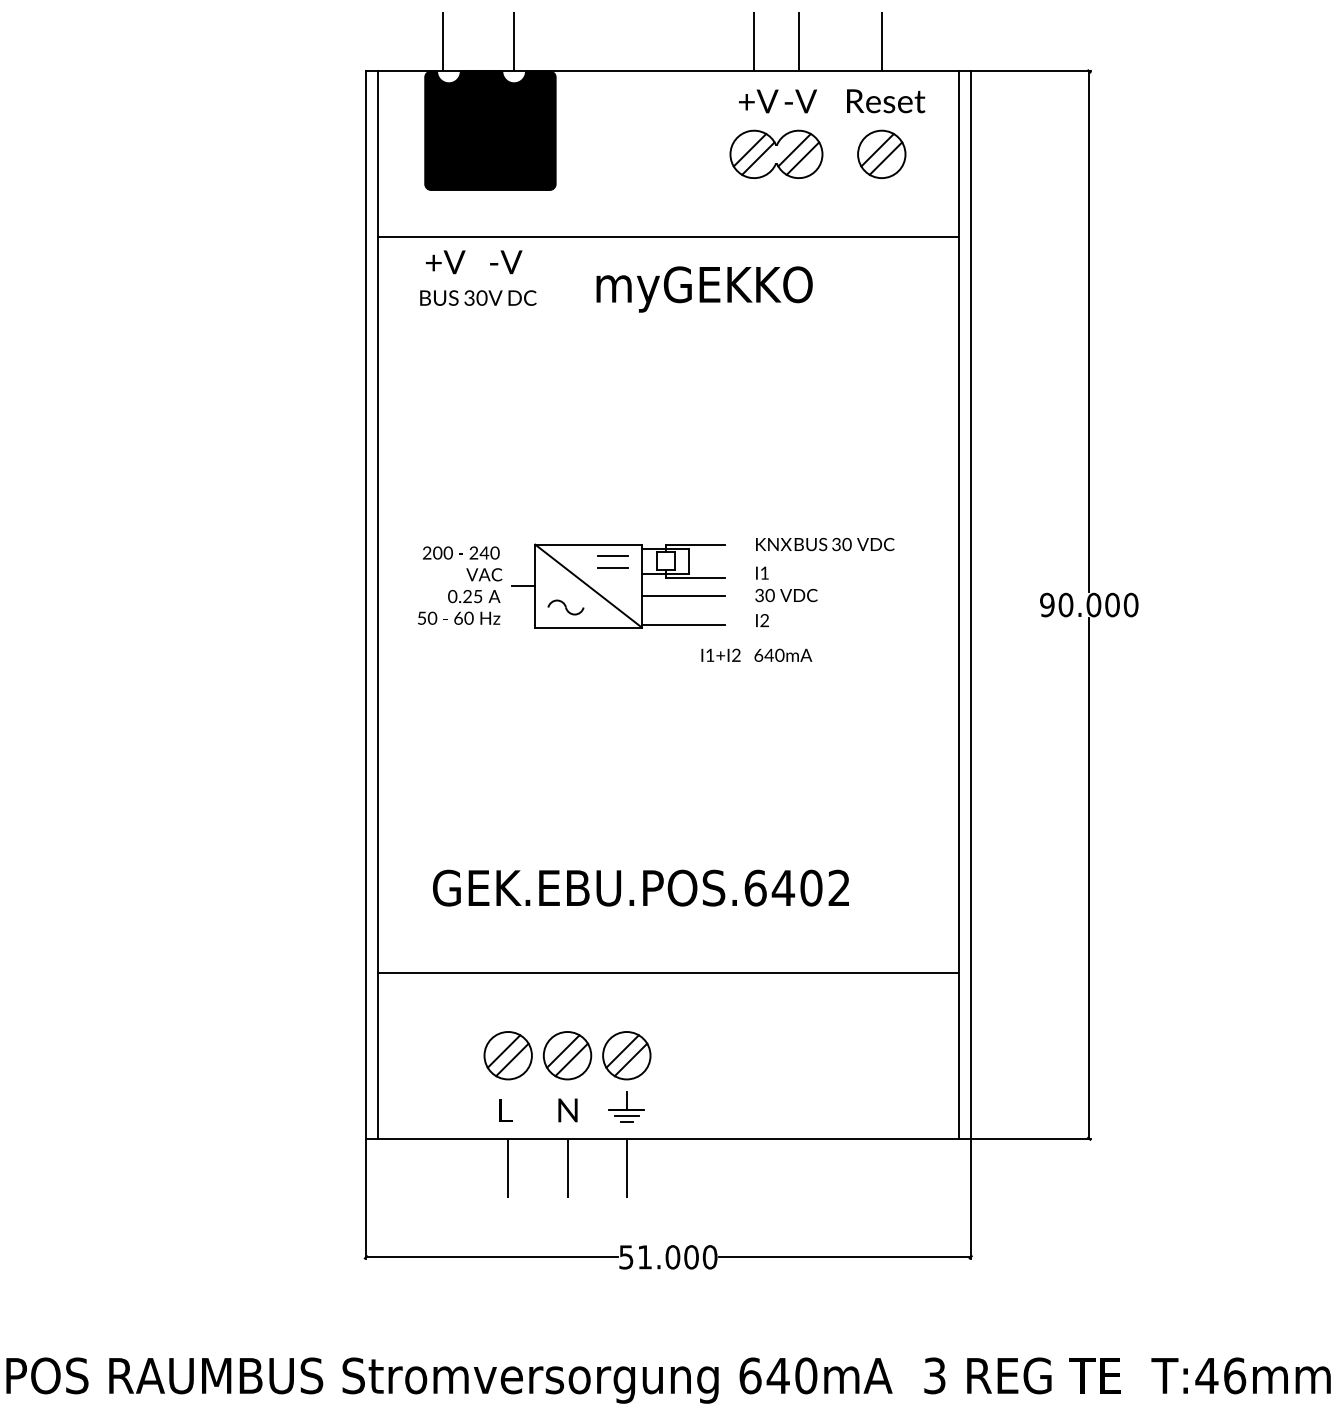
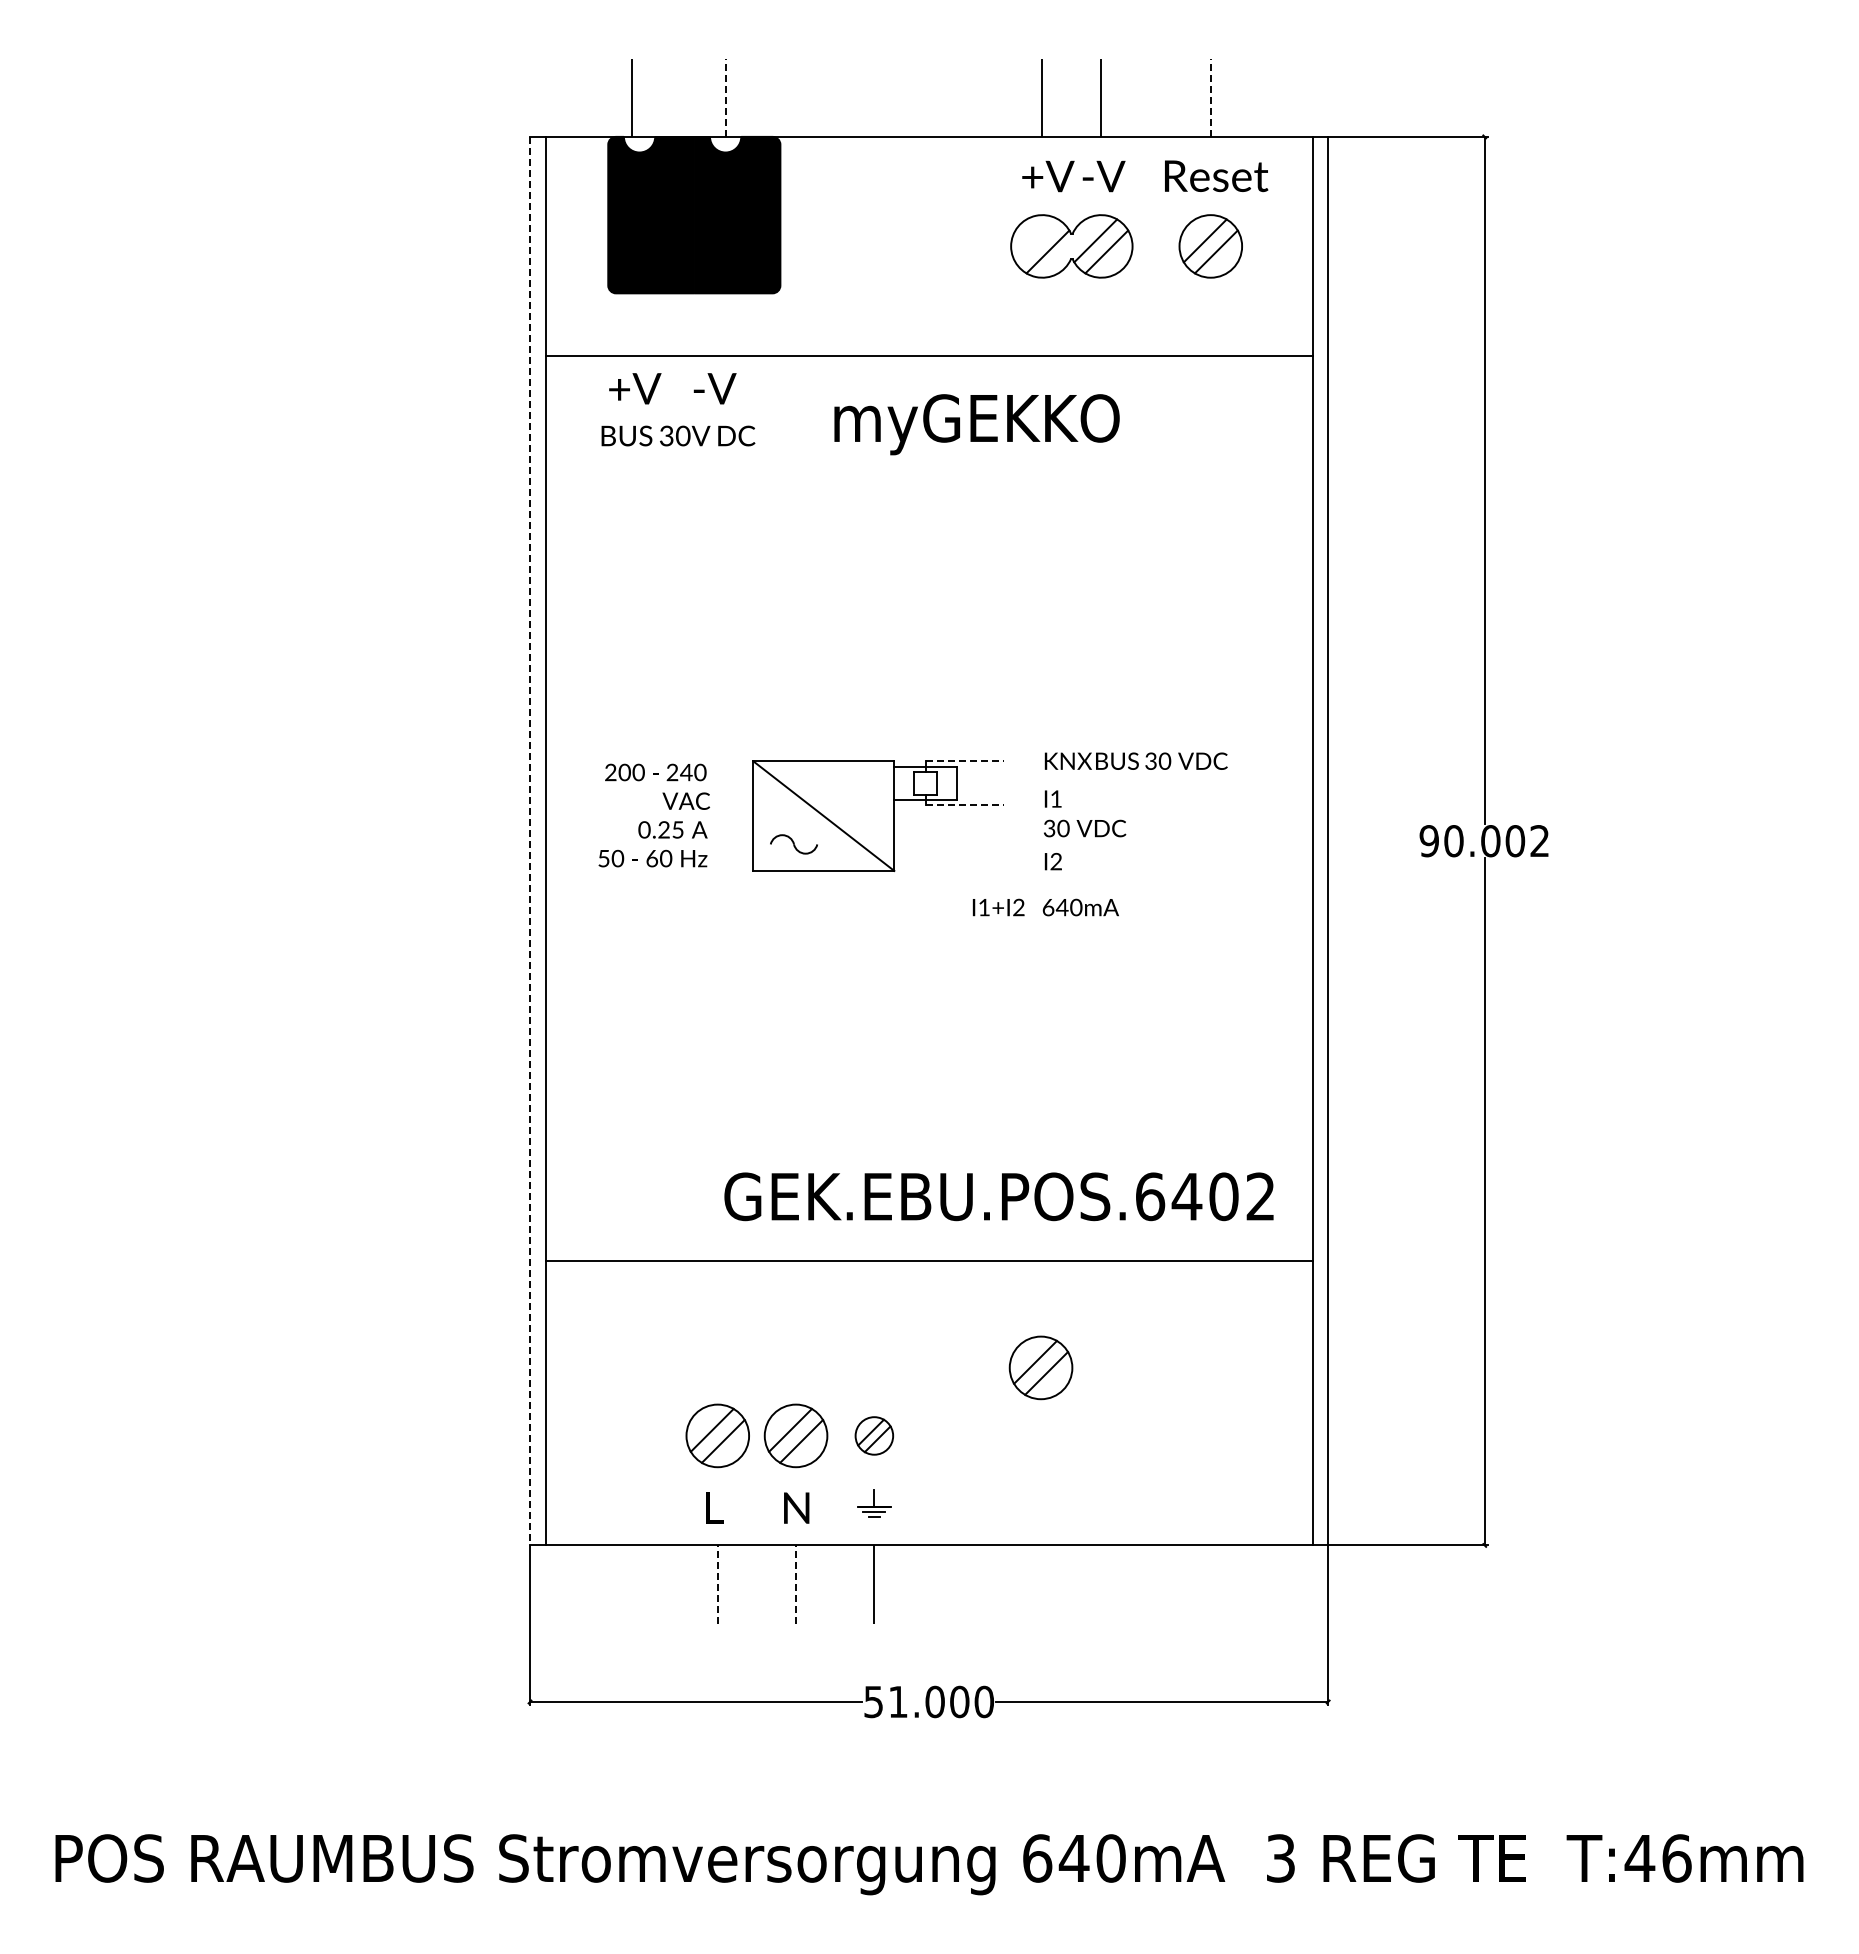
line: (514, 41) -> (725, 97), solid -> dashed
line: (881, 41) -> (1210, 97), solid -> dashed
line: (749, 149) -> (1036, 240), removed
line: (695, 544) -> (965, 761), solid -> dashed
line: (612, 556) -> (855, 776), removed
line: (612, 568) -> (855, 792), removed
line: (695, 578) -> (965, 805), solid -> dashed
line: (523, 586) -> (737, 816), removed
line: (683, 595) -> (948, 828), removed
line: (366, 605) -> (530, 841), solid -> dashed
text: (1130, 605) -> (1539, 841), 90.000 -> 90.002
line: (683, 625) -> (948, 867), removed
text: (640, 887) -> (998, 1196), moved
line: (667, 972) -> (928, 1261), moved
part: (752, 1003) -> (1040, 1367), added
part: (626, 1055) -> (874, 1435), size x0.6
part: (626, 1106) -> (874, 1503), size x0.7
line: (507, 1168) -> (717, 1584), solid -> dashed
line: (567, 1168) -> (796, 1584), solid -> dashed

